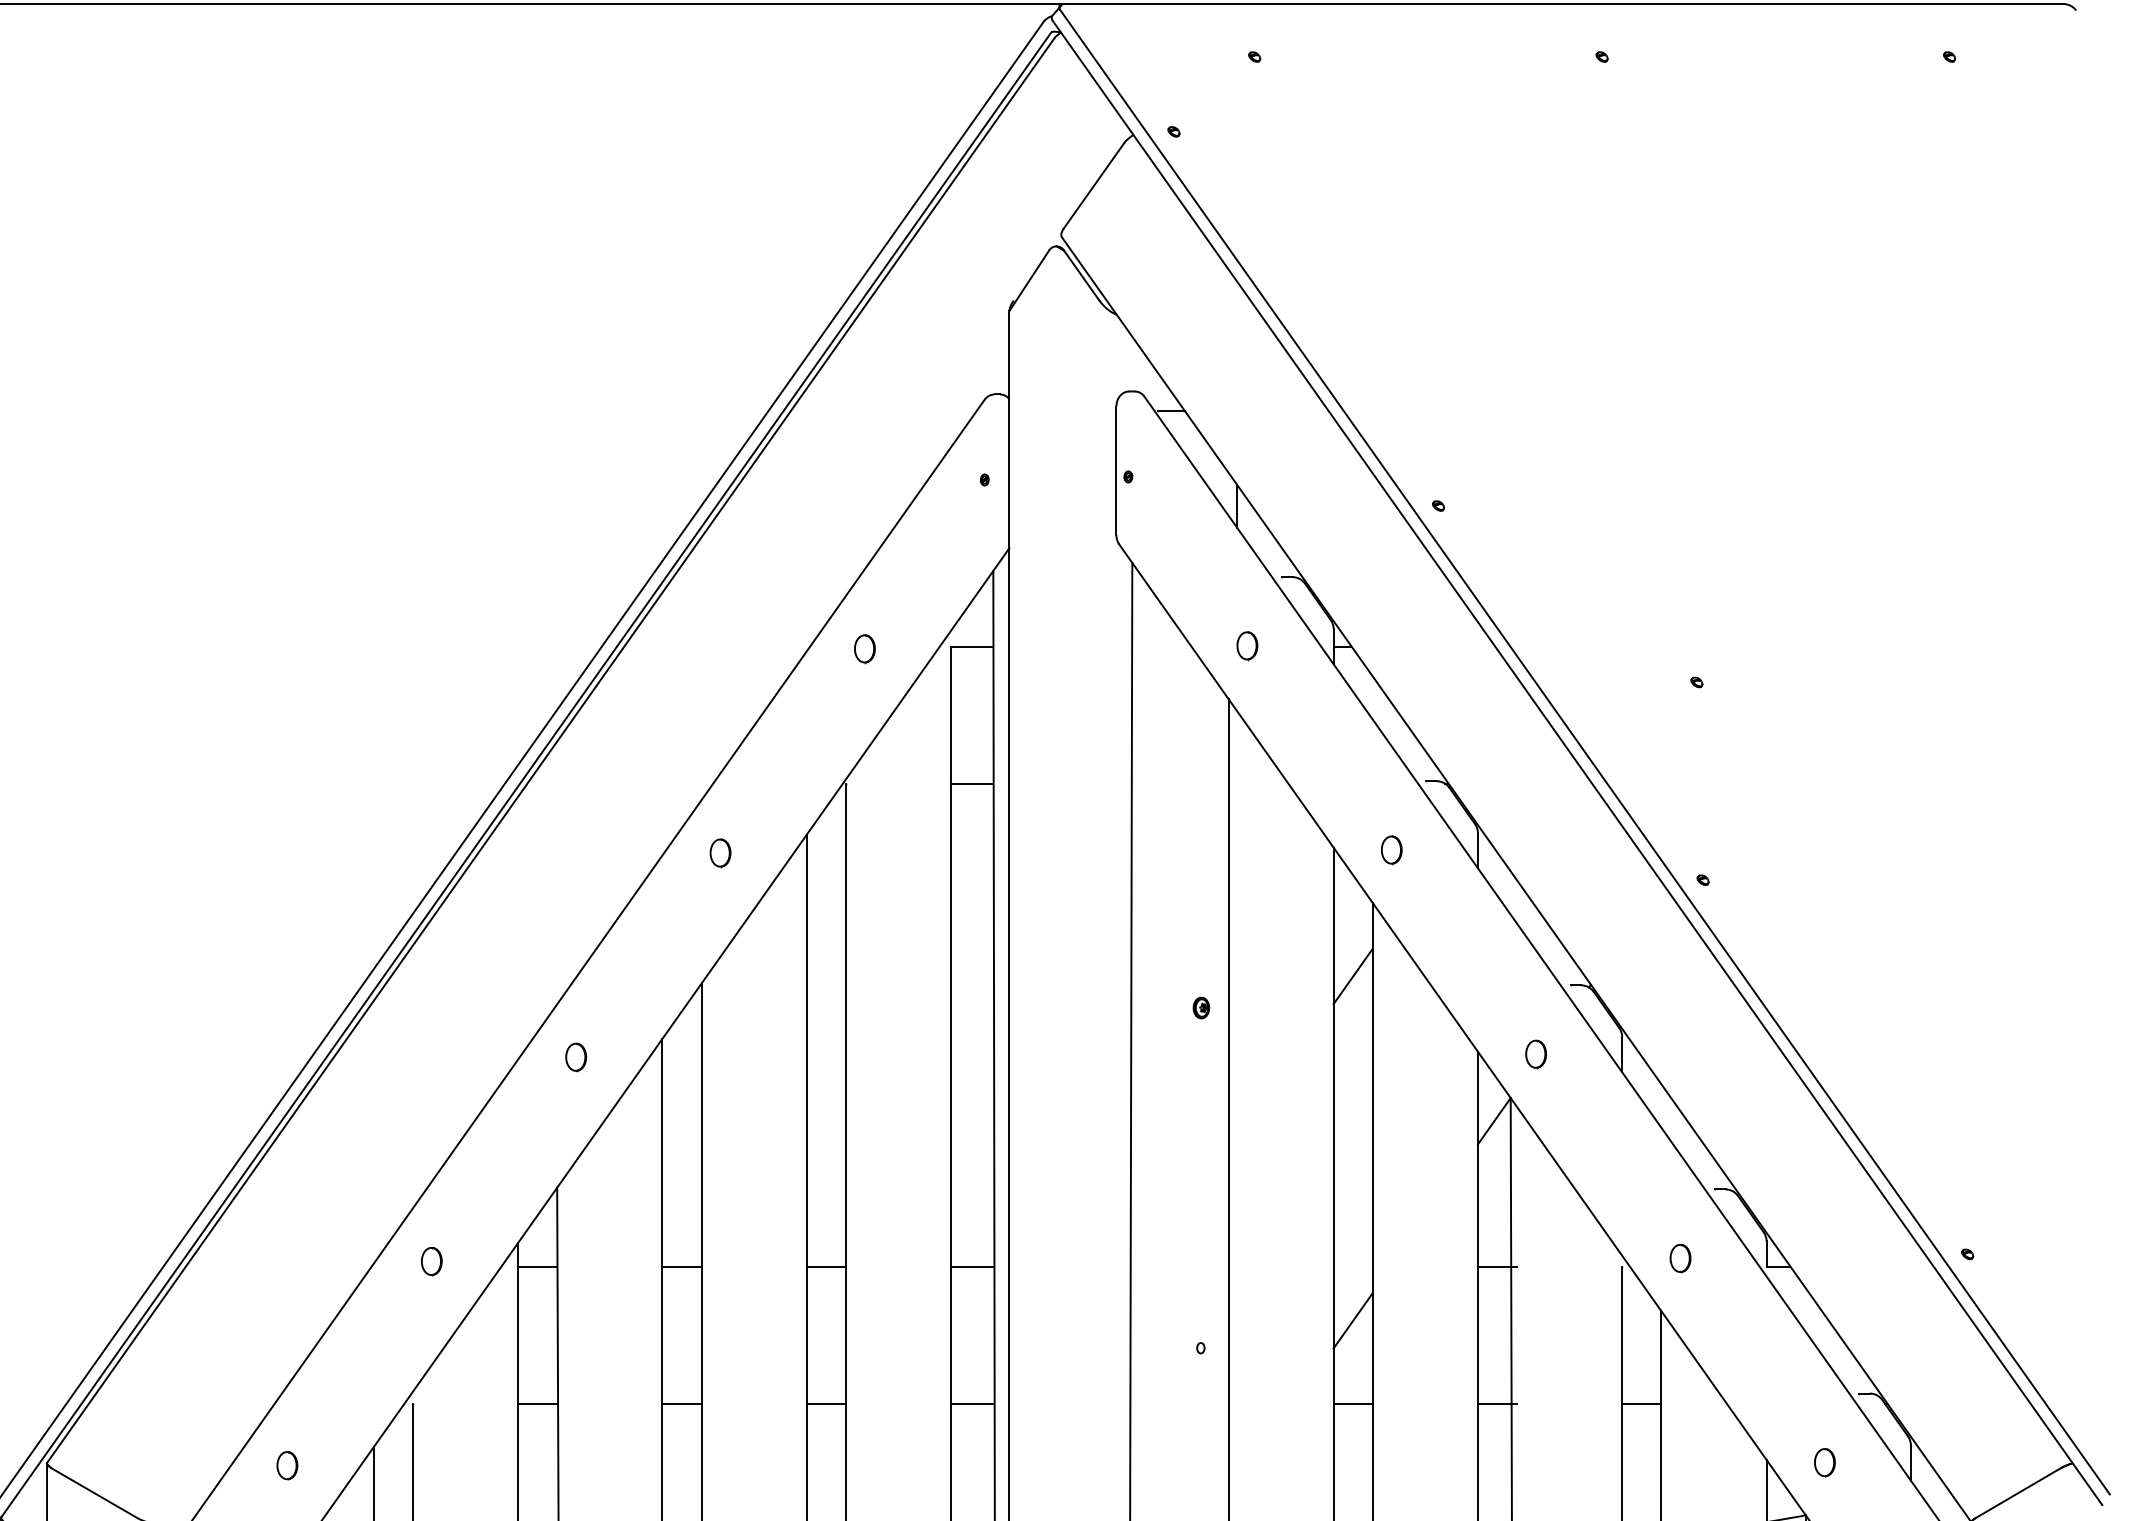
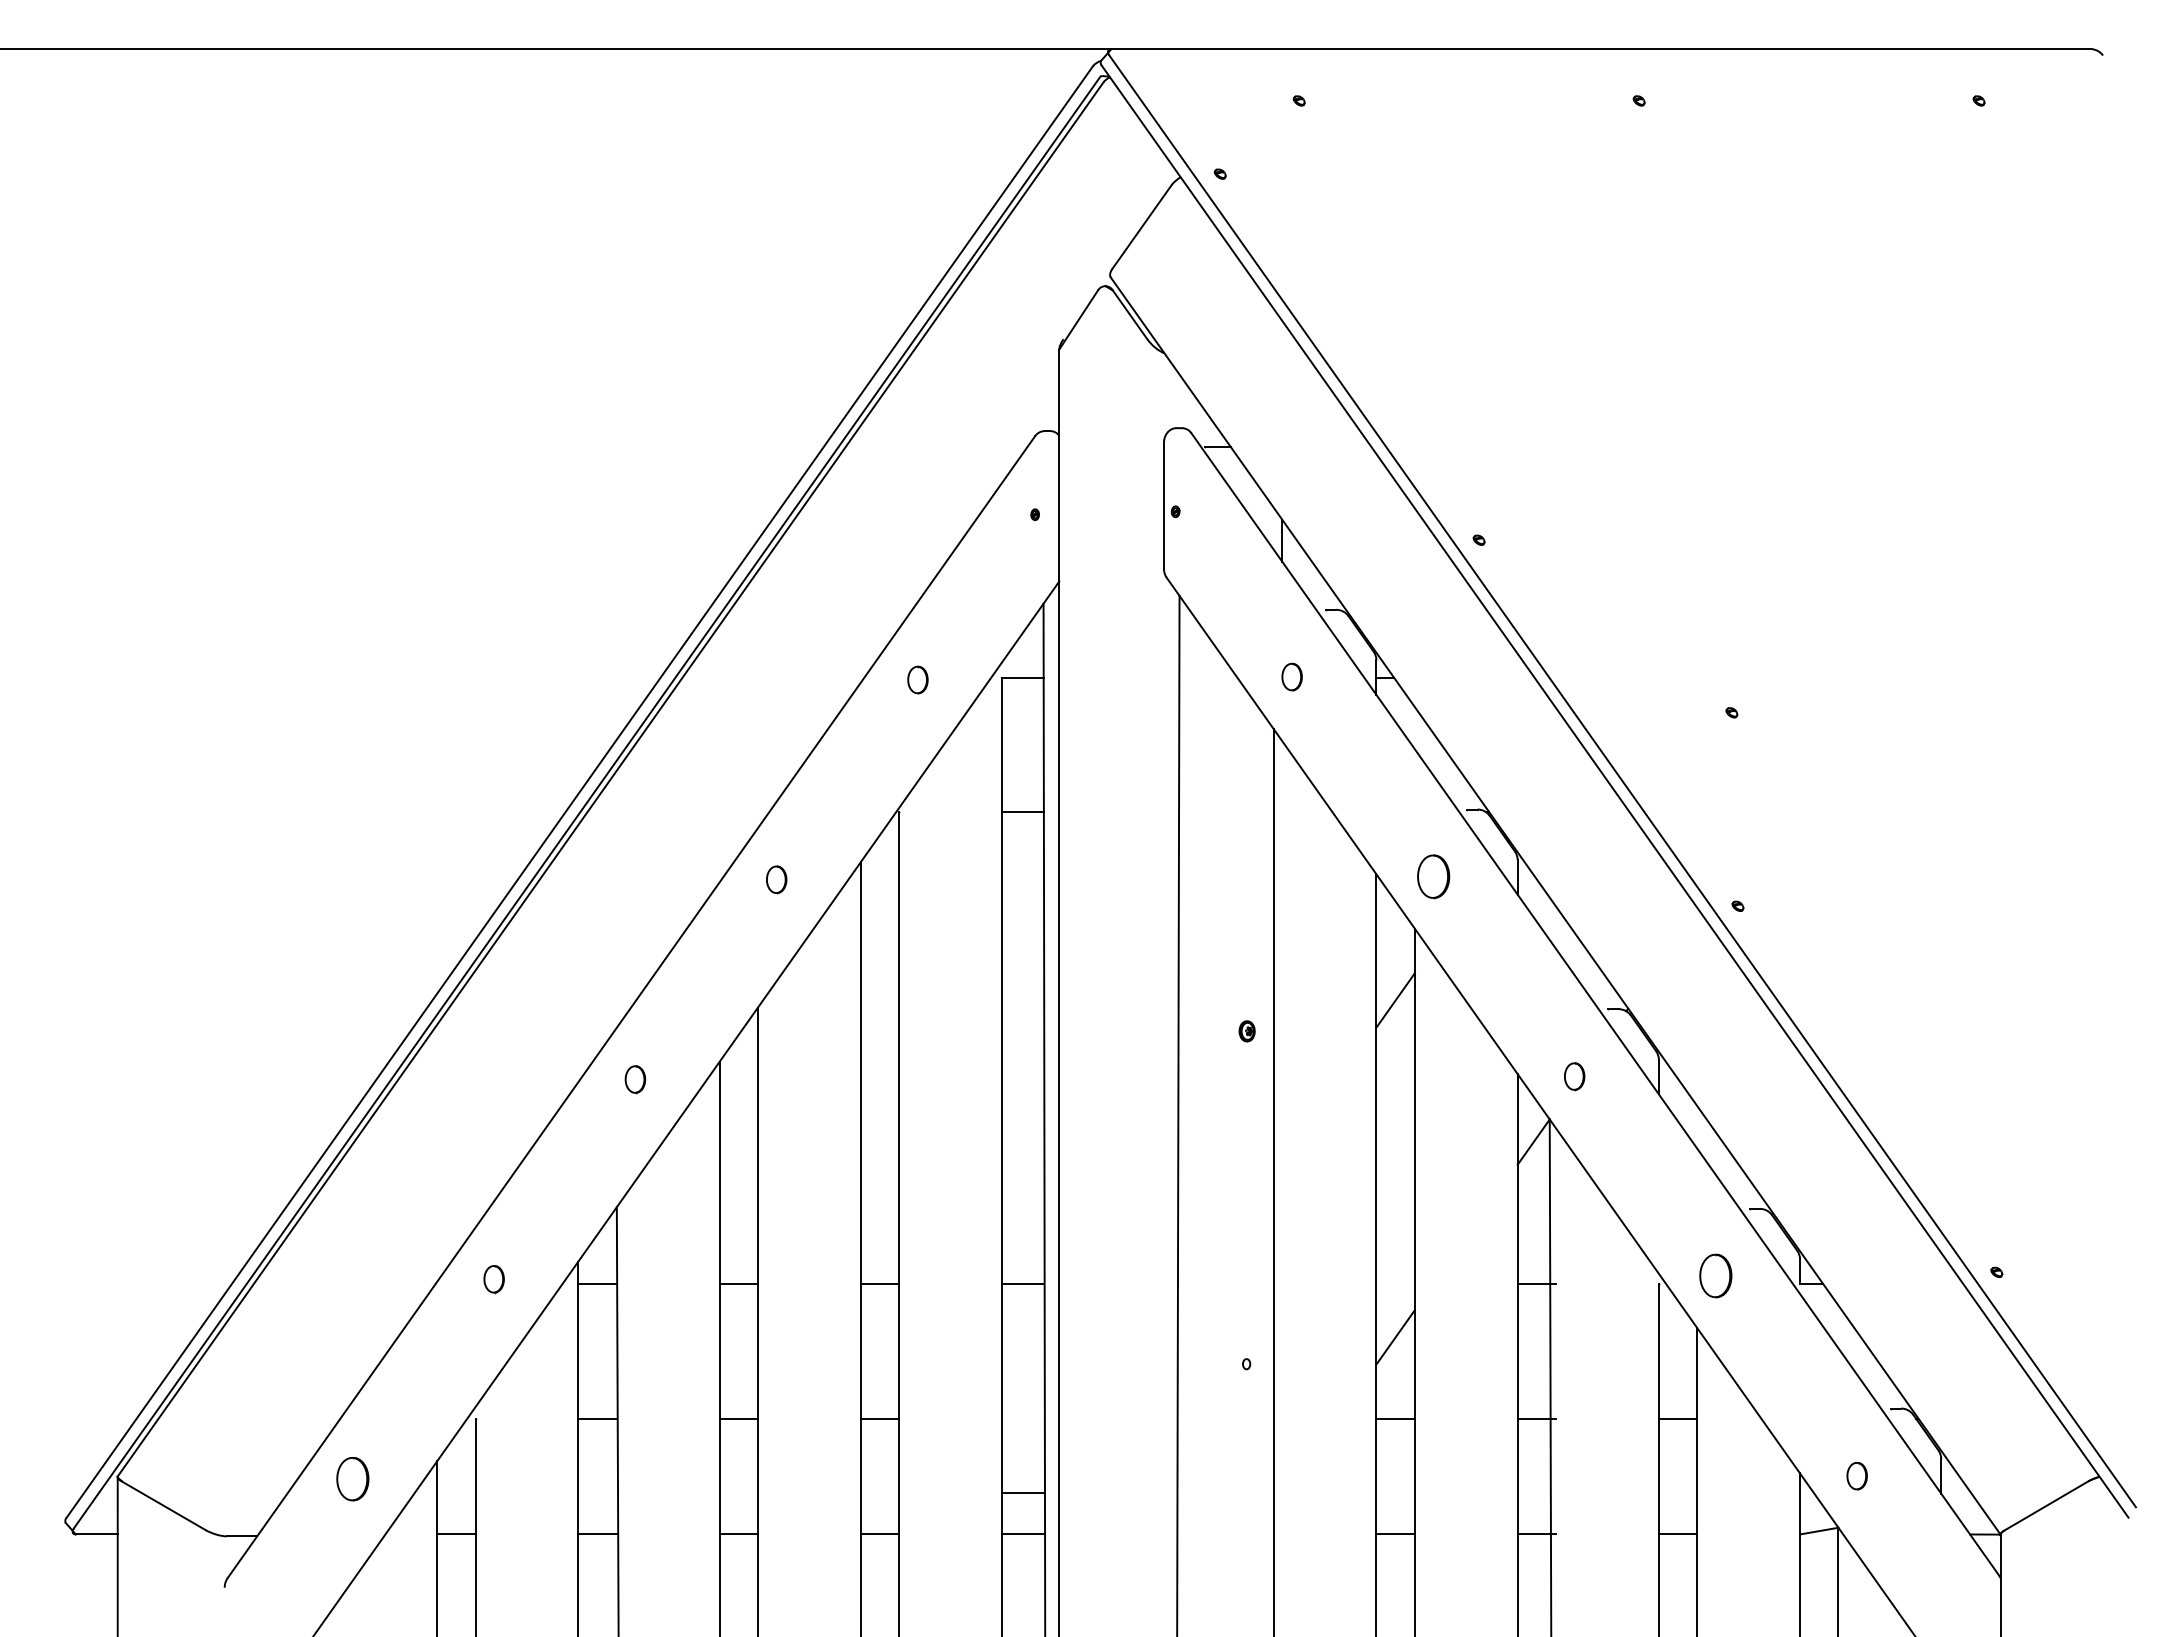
part: (1390, 849) -> (1432, 876), size x1.6
part: (1680, 1258) -> (1715, 1276), size x1.6
line: (971, 1403) -> (1022, 1492), moved
part: (287, 1465) -> (352, 1478), size x1.6

